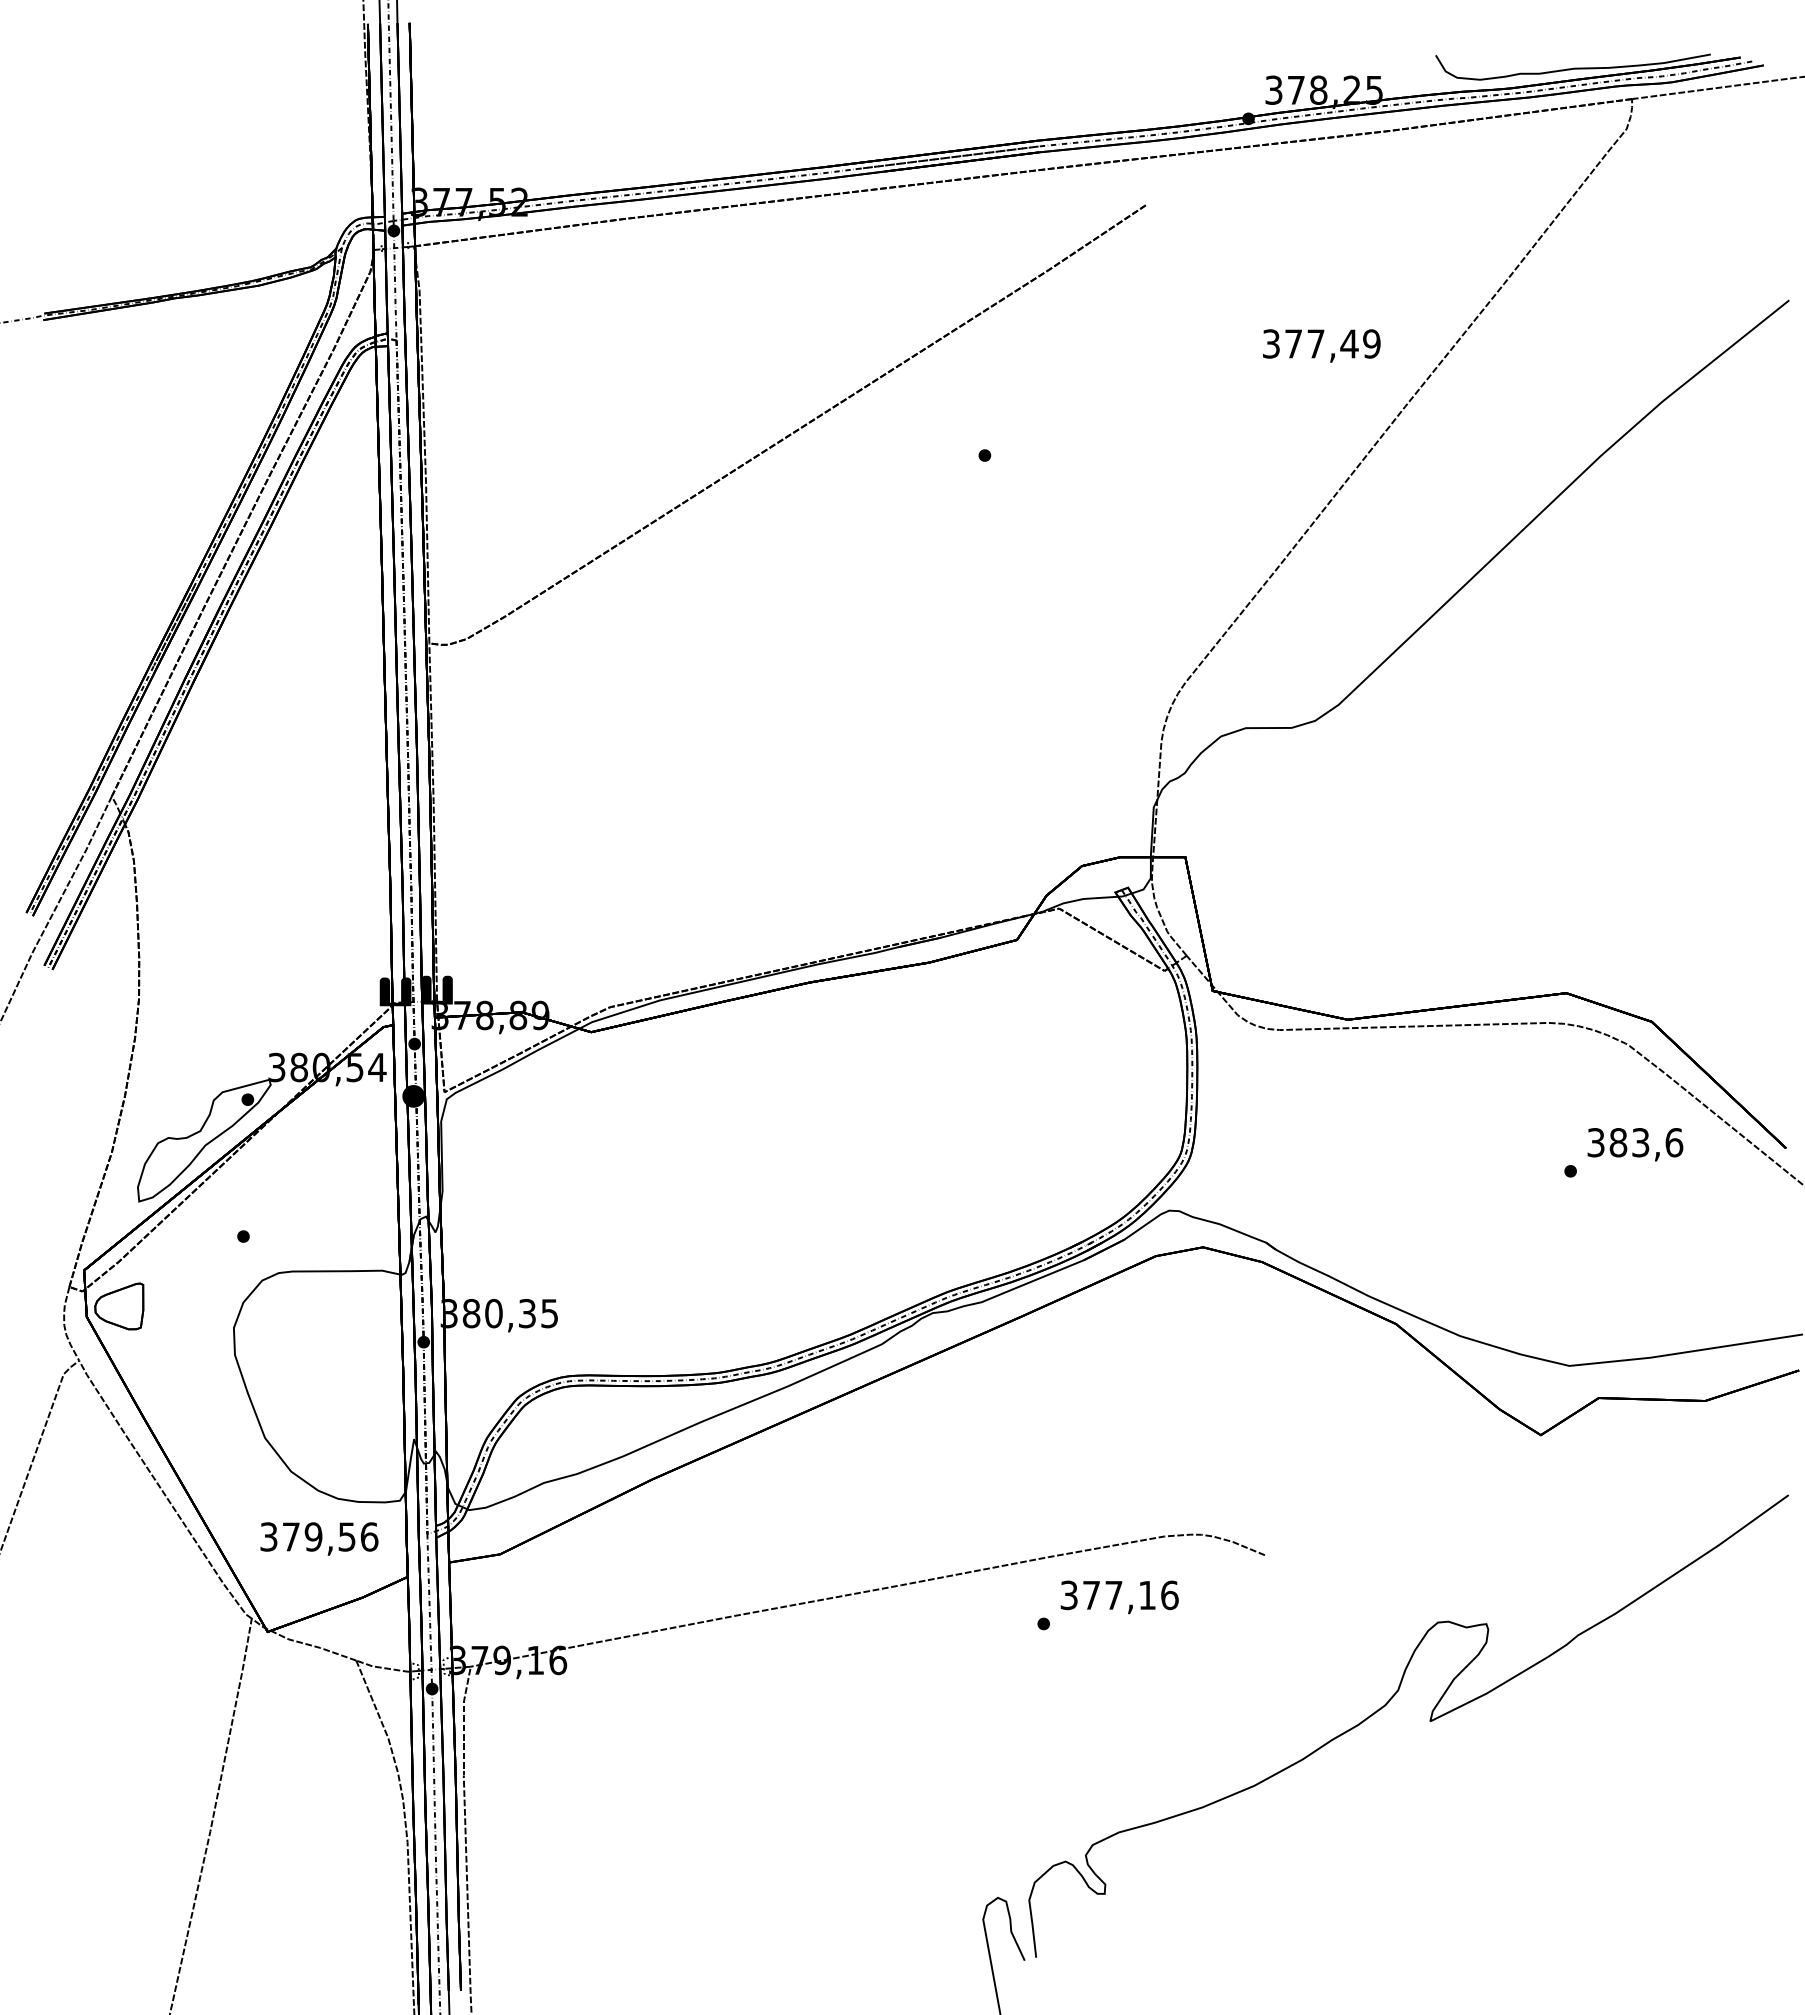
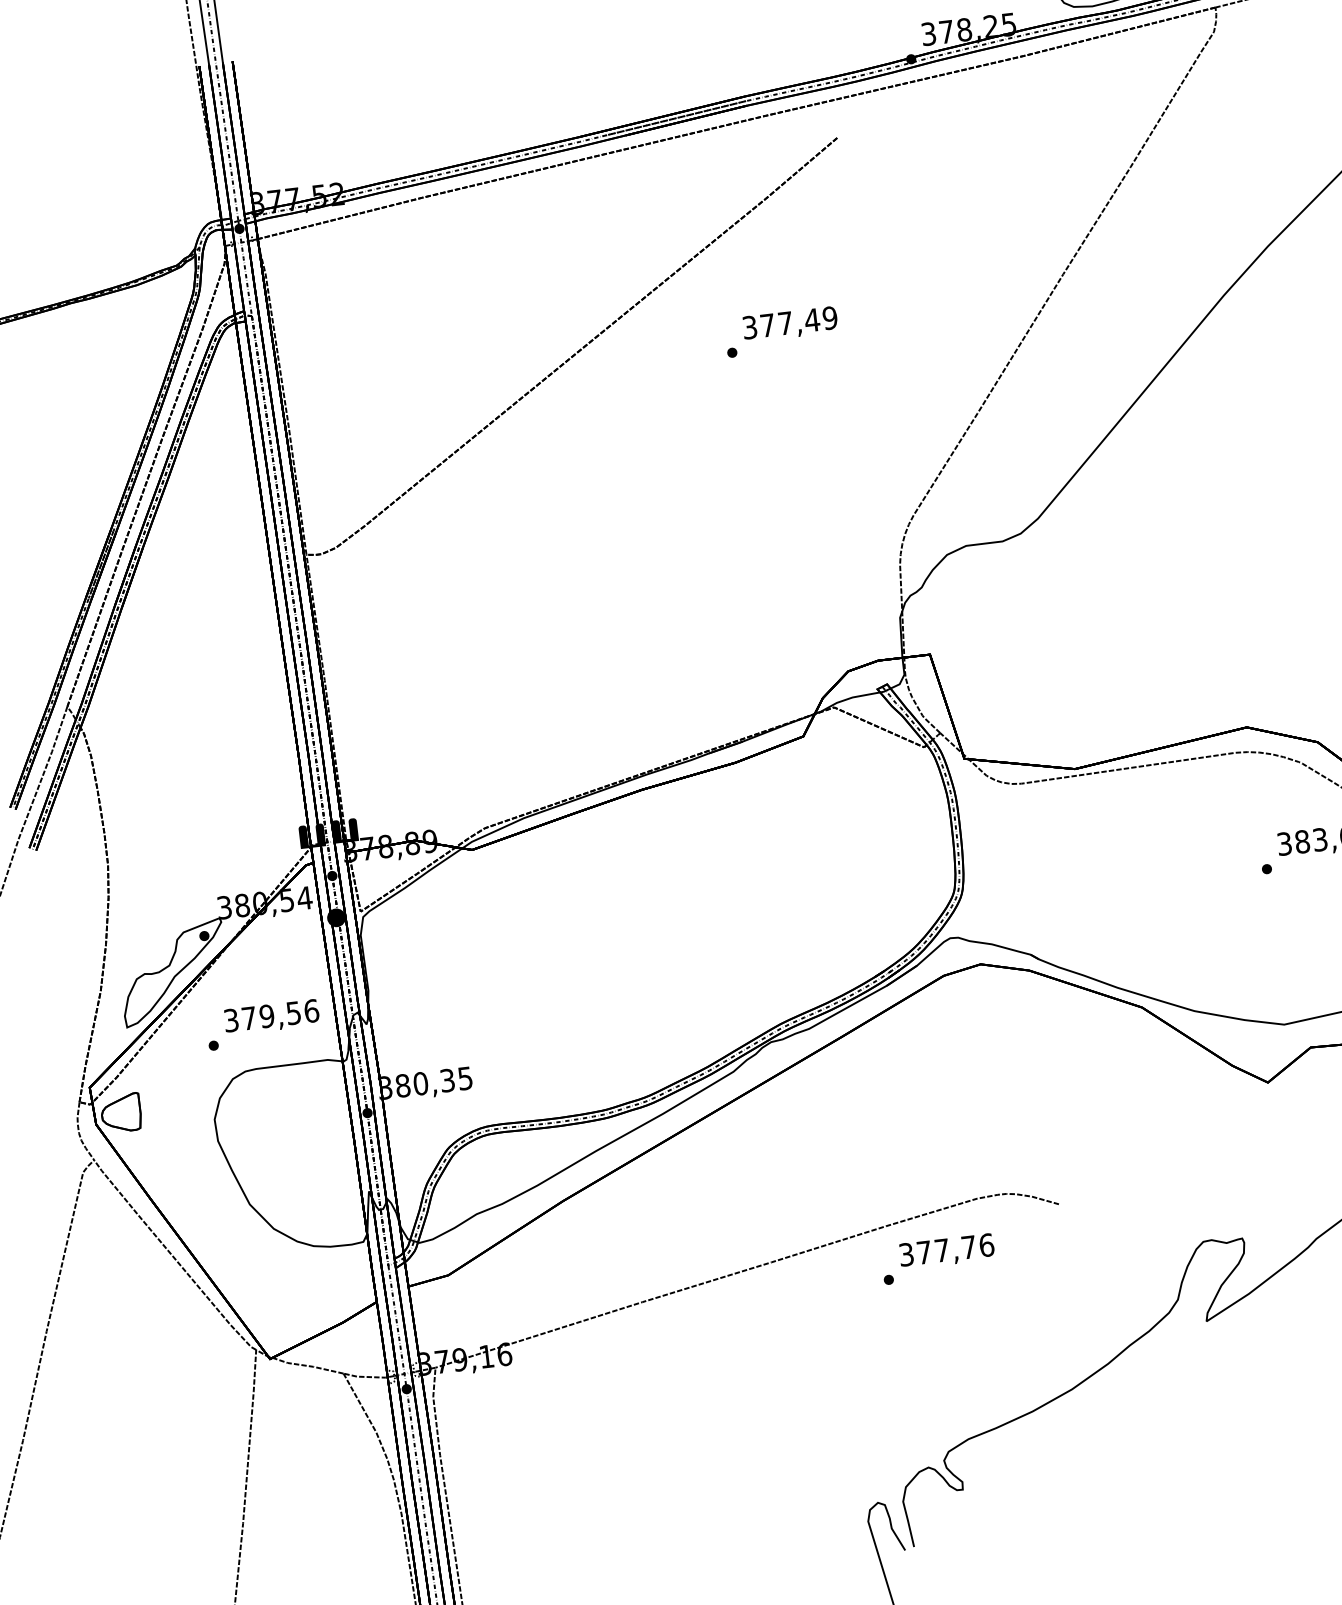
text: (1321, 345) -> (790, 324), moved
text: (319, 1538) -> (271, 1016), moved
text: (1147, 1595) -> (968, 1247), 377,16 -> 377,76

